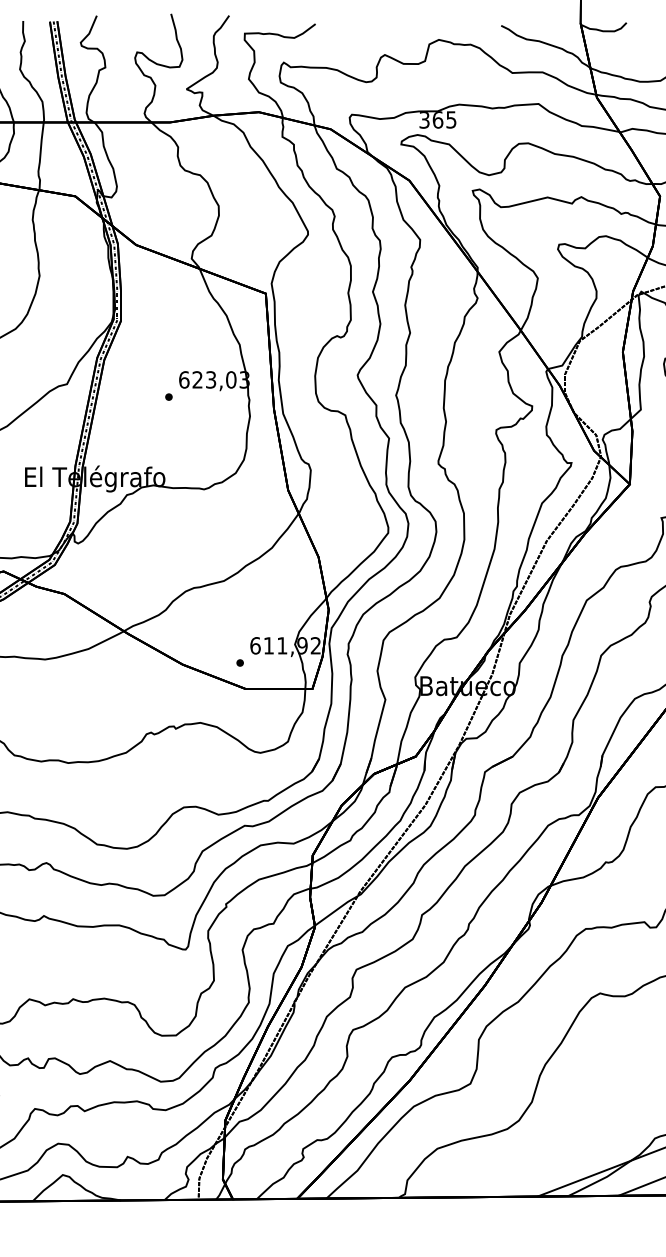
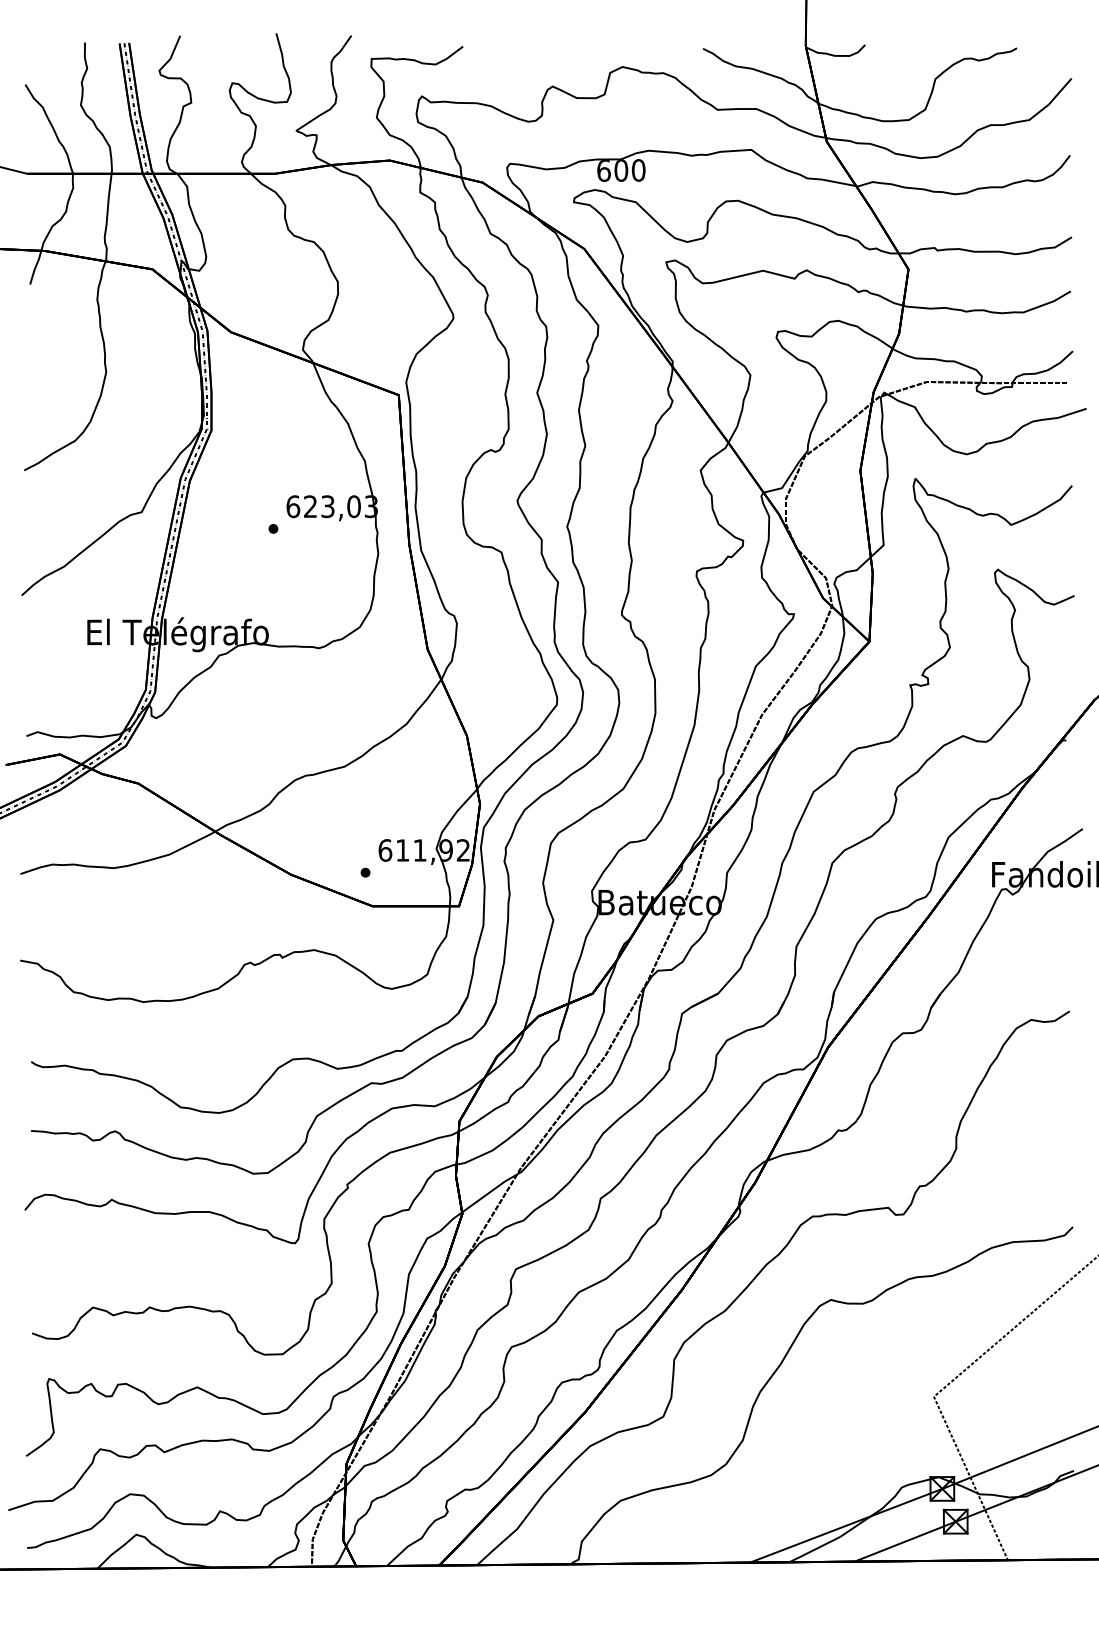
text: (438, 119) -> (621, 170), 365 -> 600

